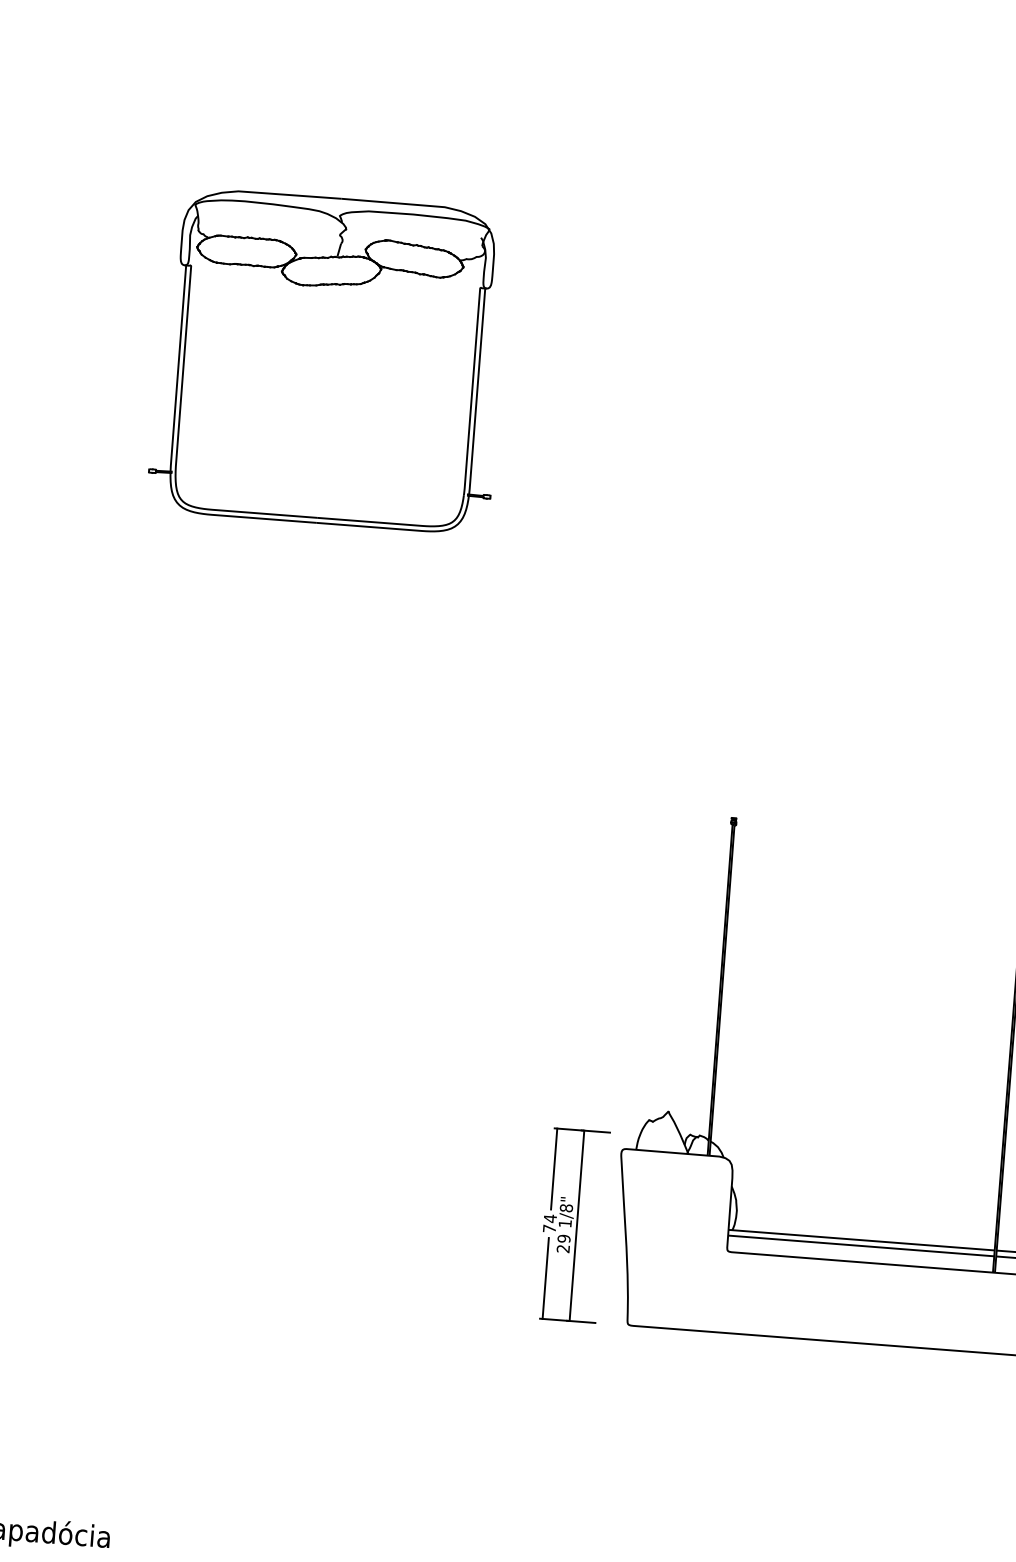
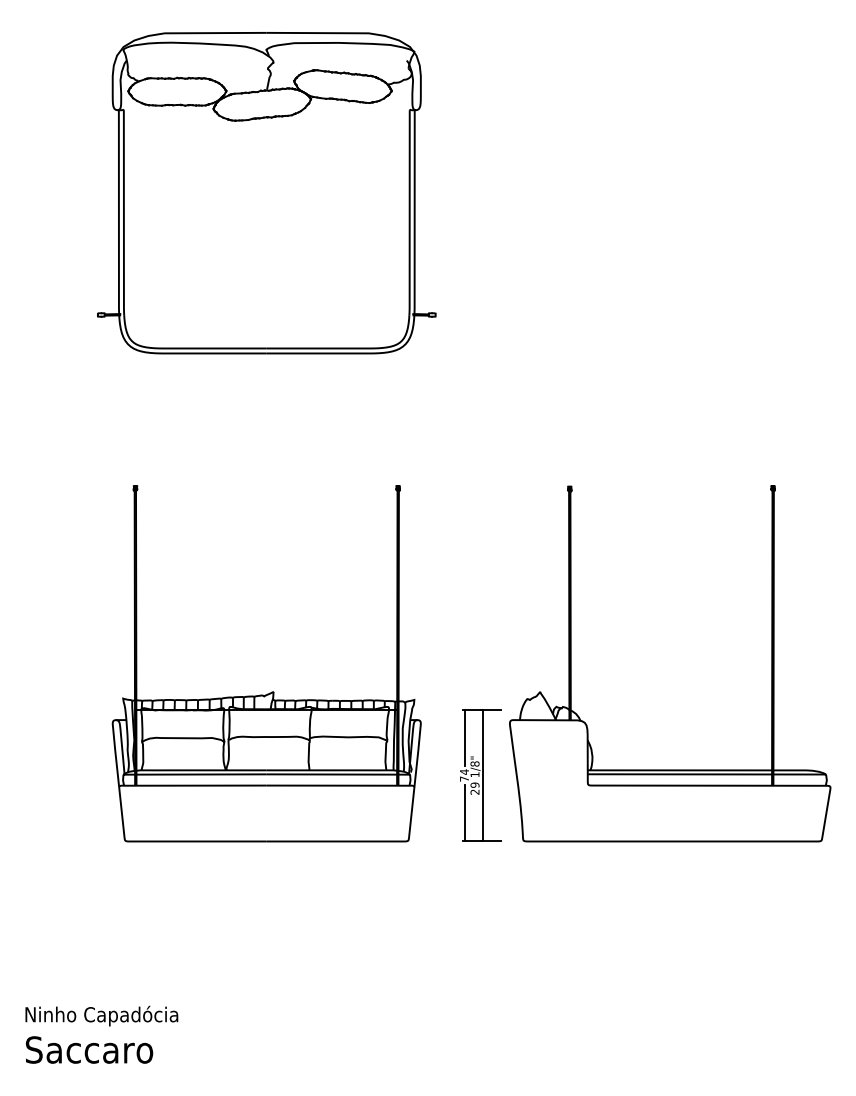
part: (328, 361) -> (266, 193), size x1.43
part: (280, 1080) -> (271, 691), added

